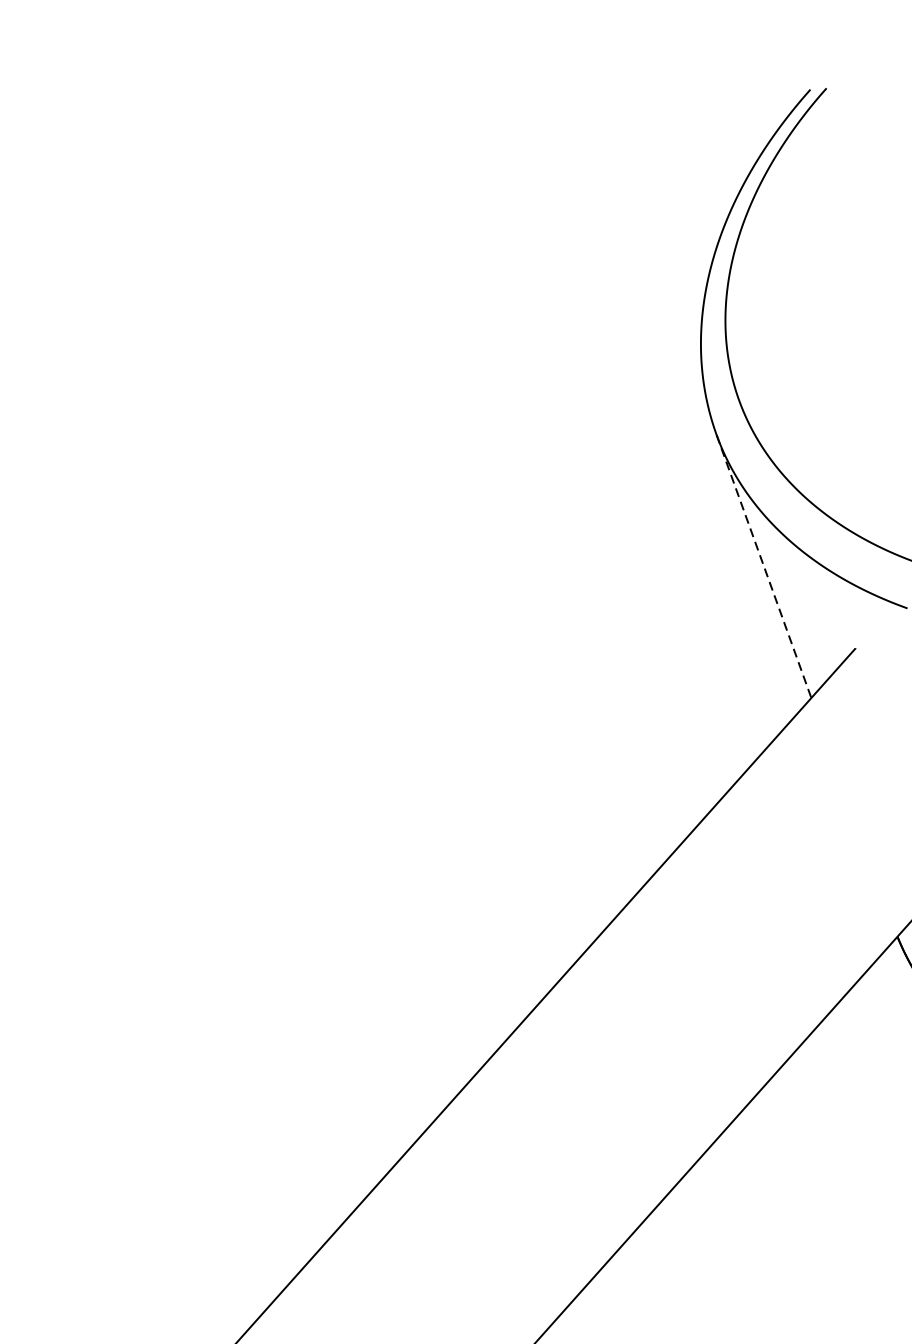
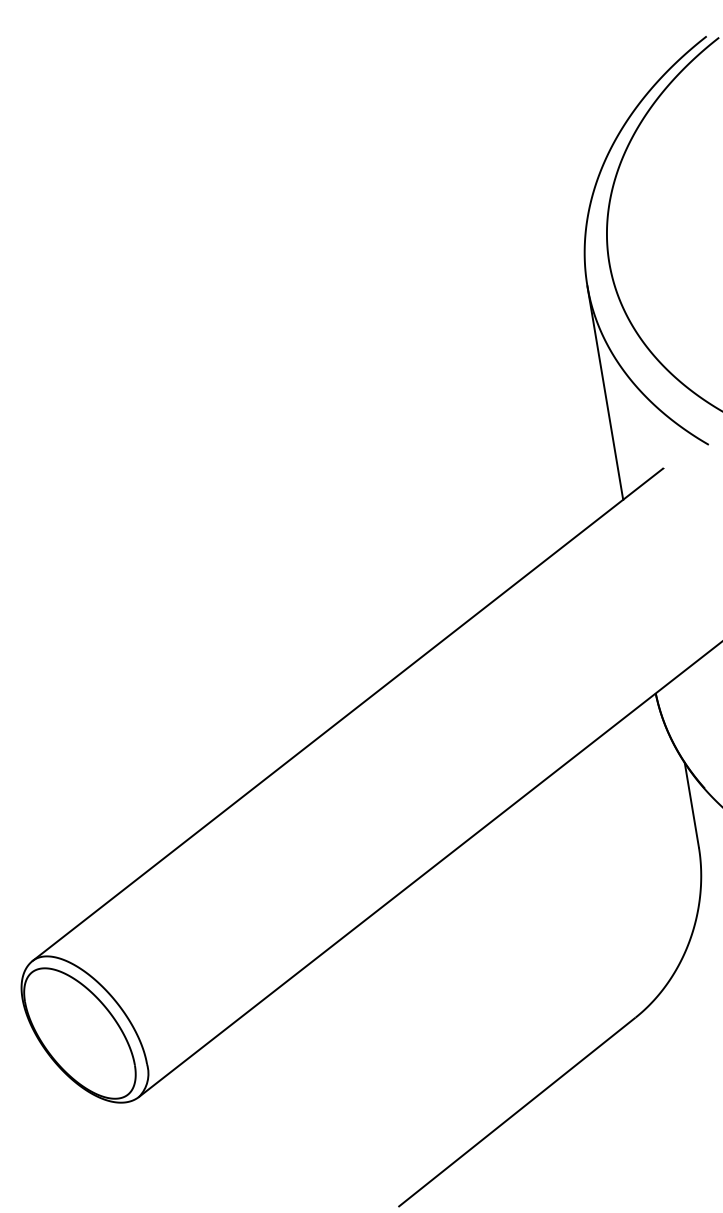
line: (764, 566) -> (605, 393), dashed -> solid

